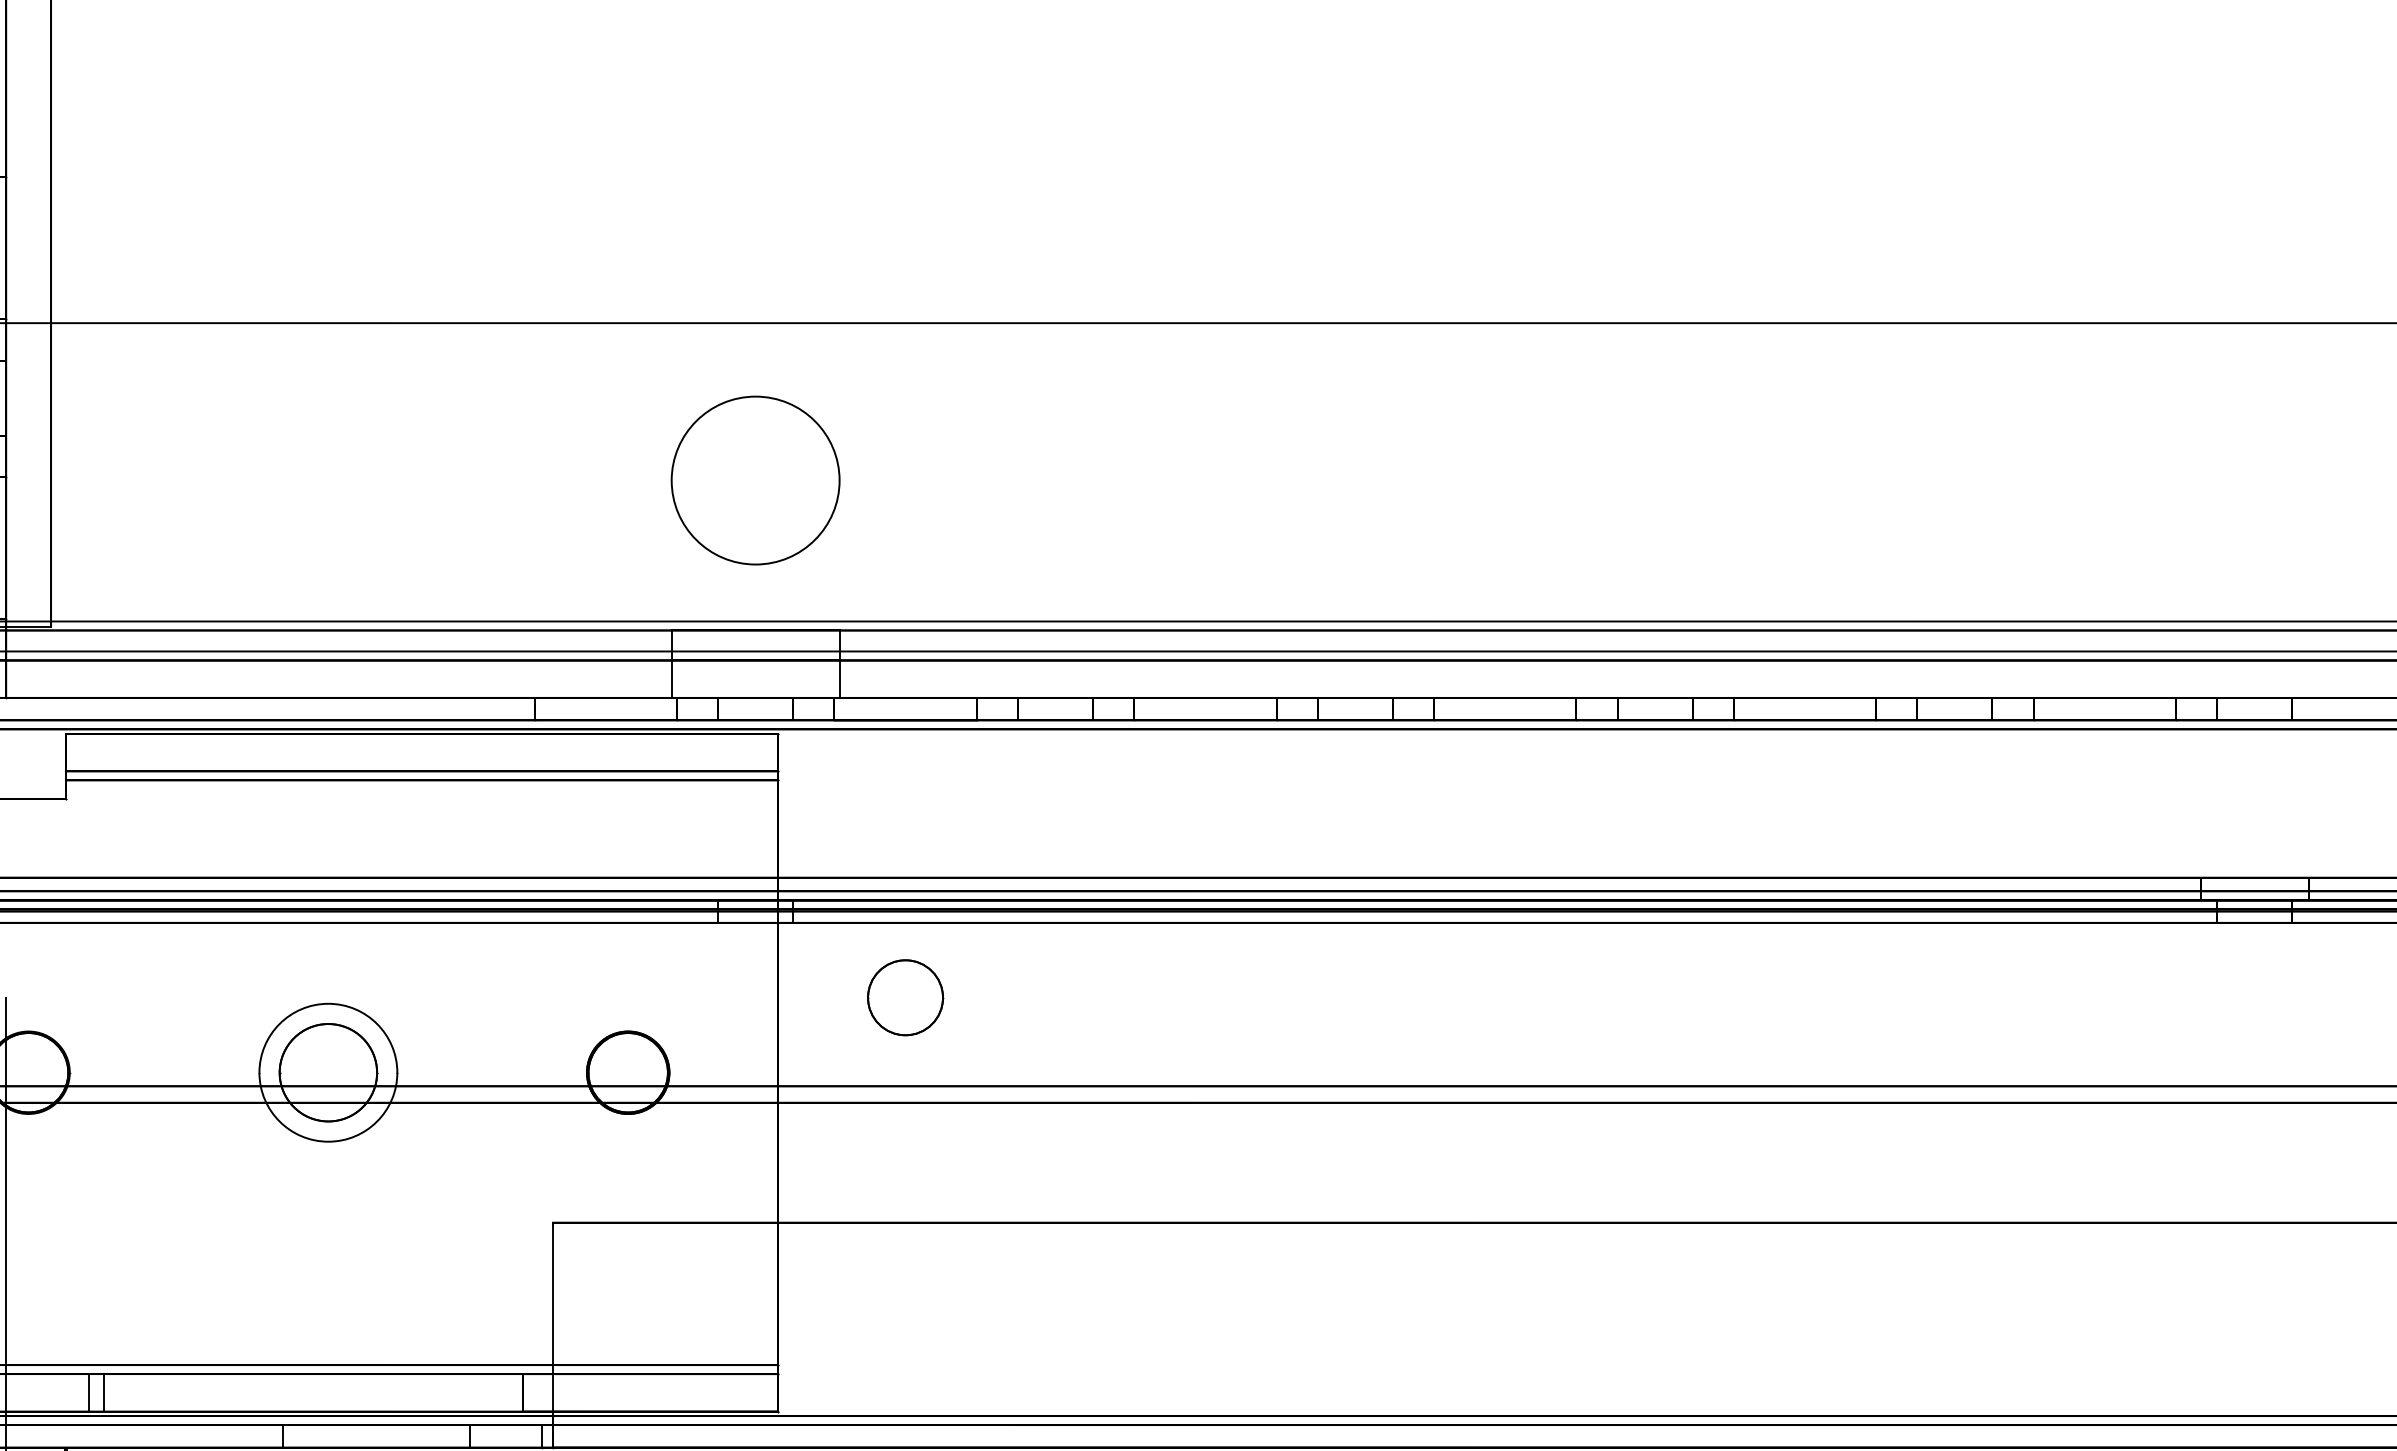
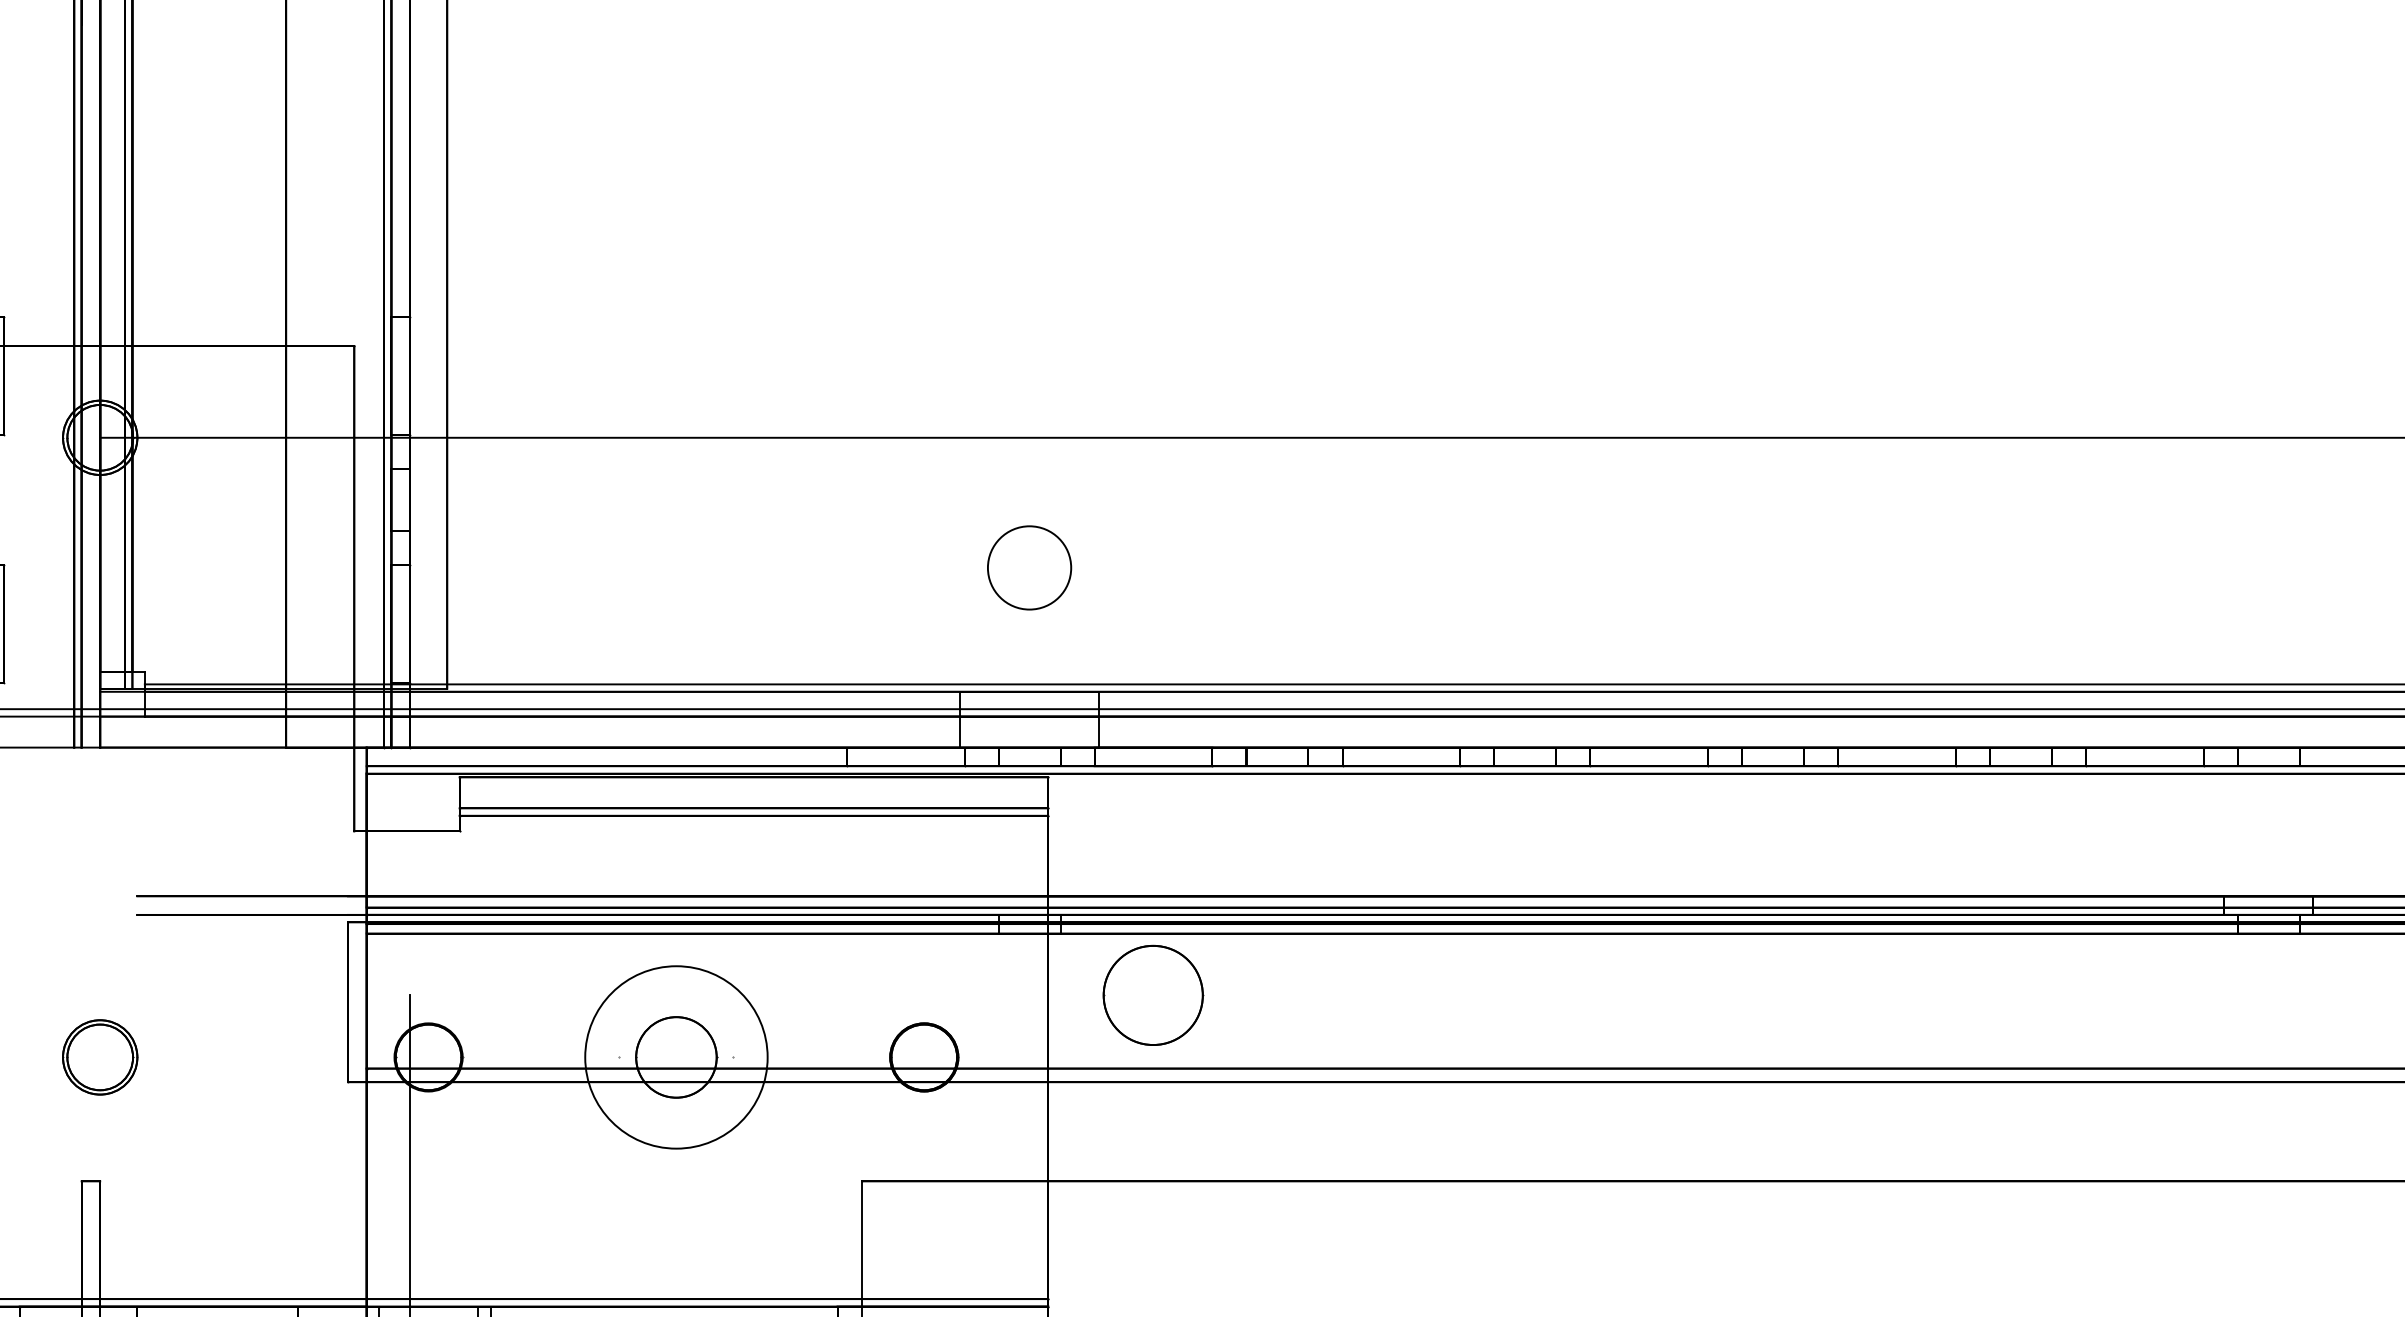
circle: (755, 480) -> (1029, 567), size x0.6
part: (905, 997) -> (1153, 995), size x1.6
circle: (328, 1072) -> (676, 1057), size x1.6

